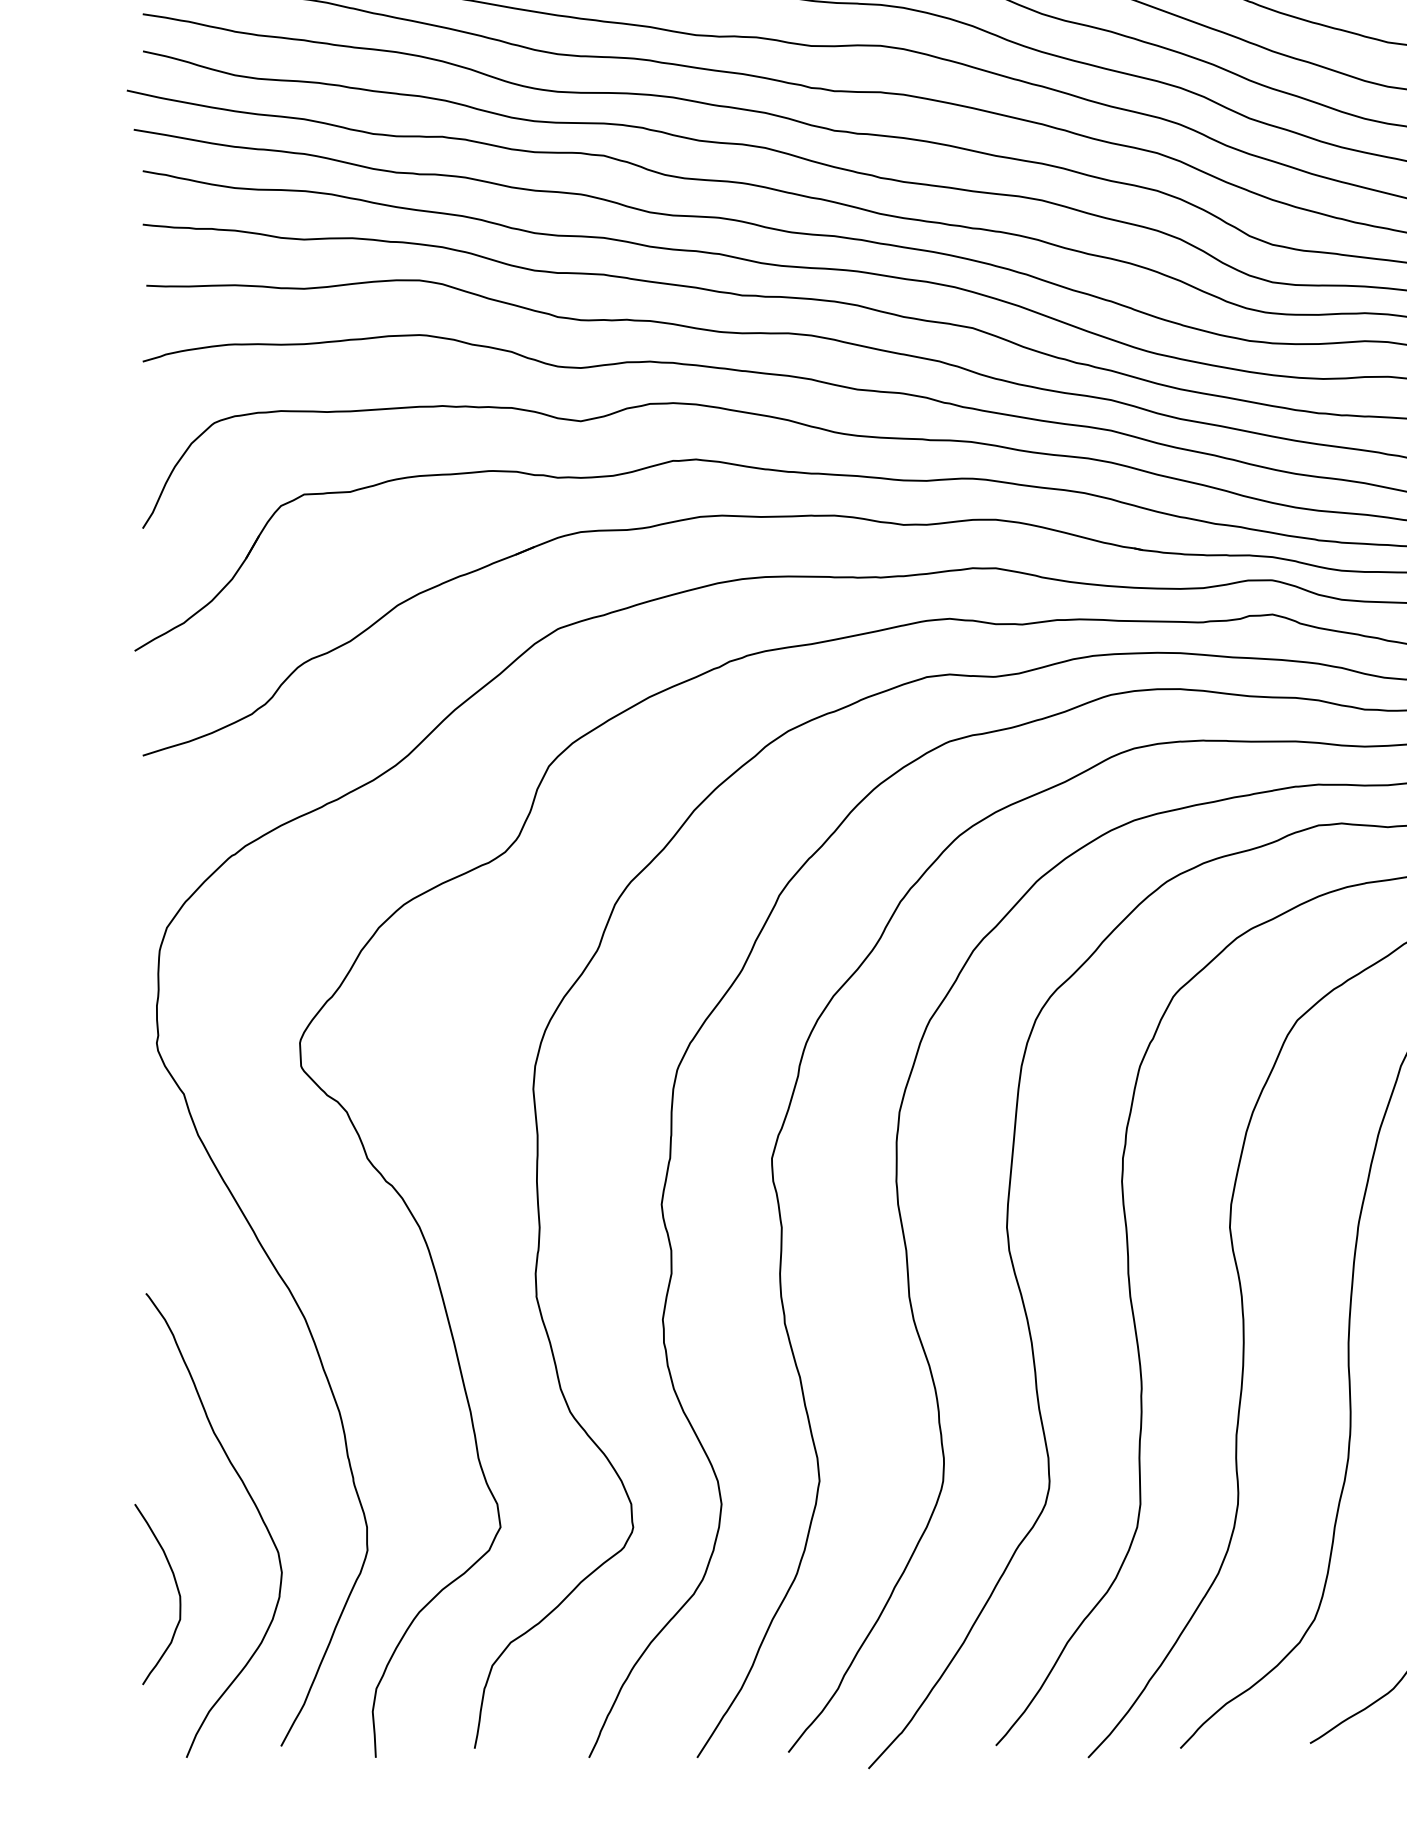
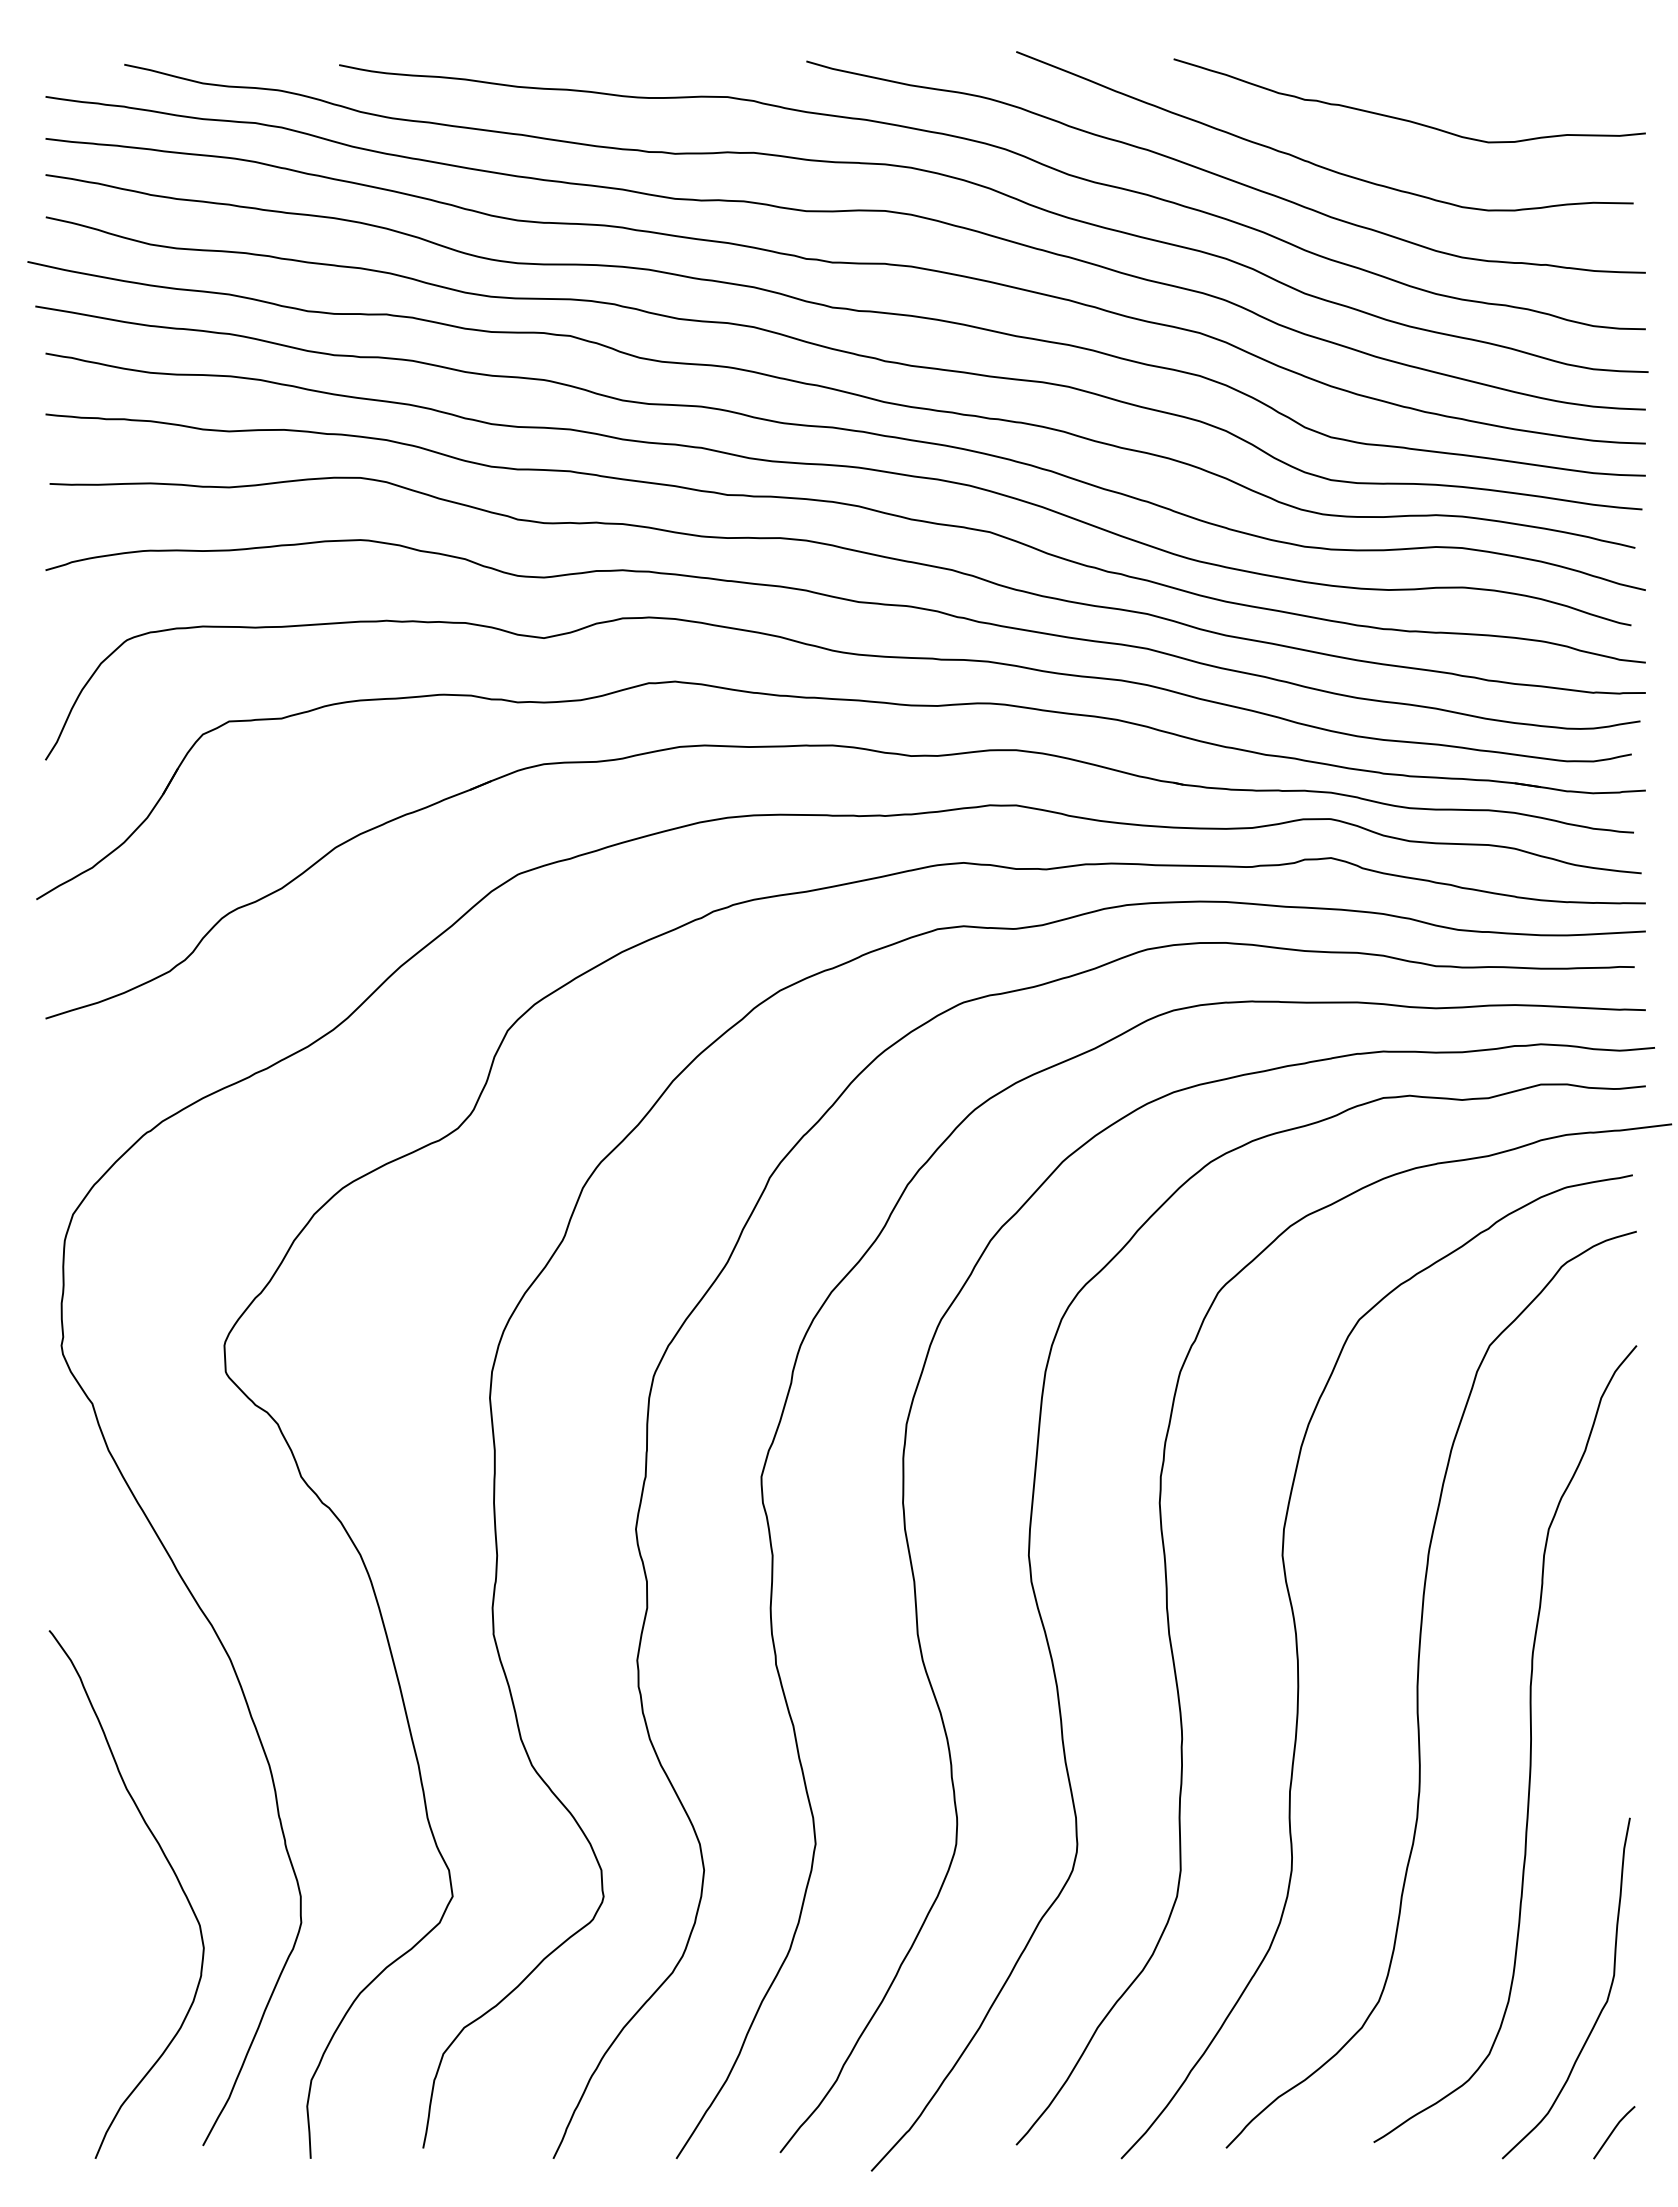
curve: (176, 1589) -> (84, 1967), removed

